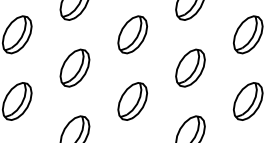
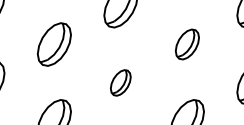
part: (190, 67) -> (187, 43), size x0.7
part: (132, 101) -> (120, 82), size x0.6

